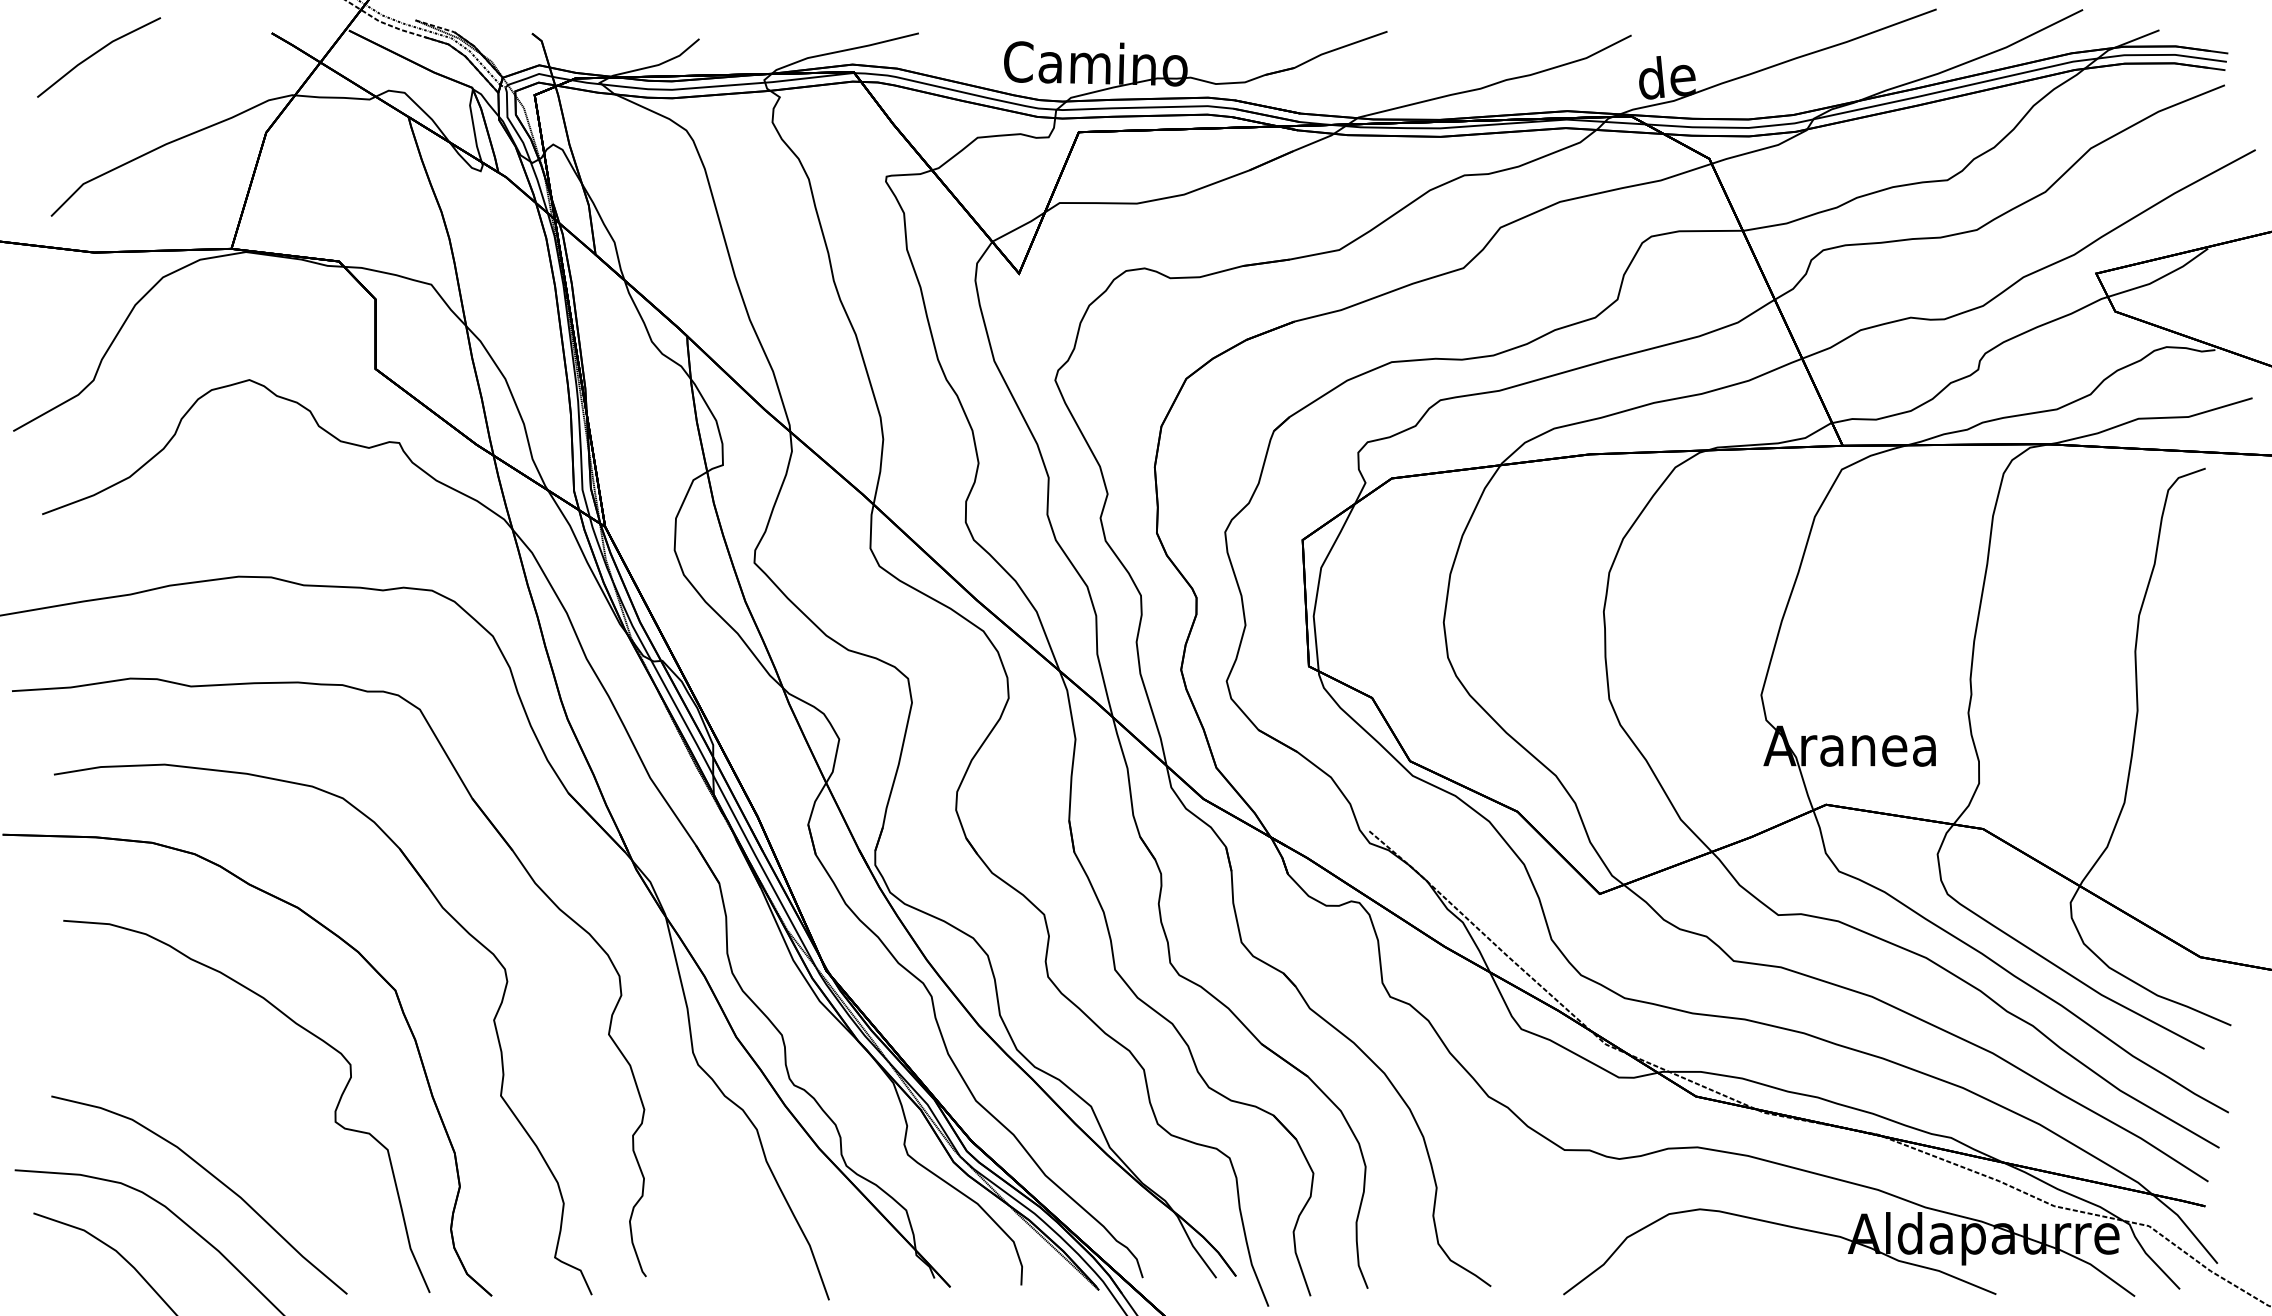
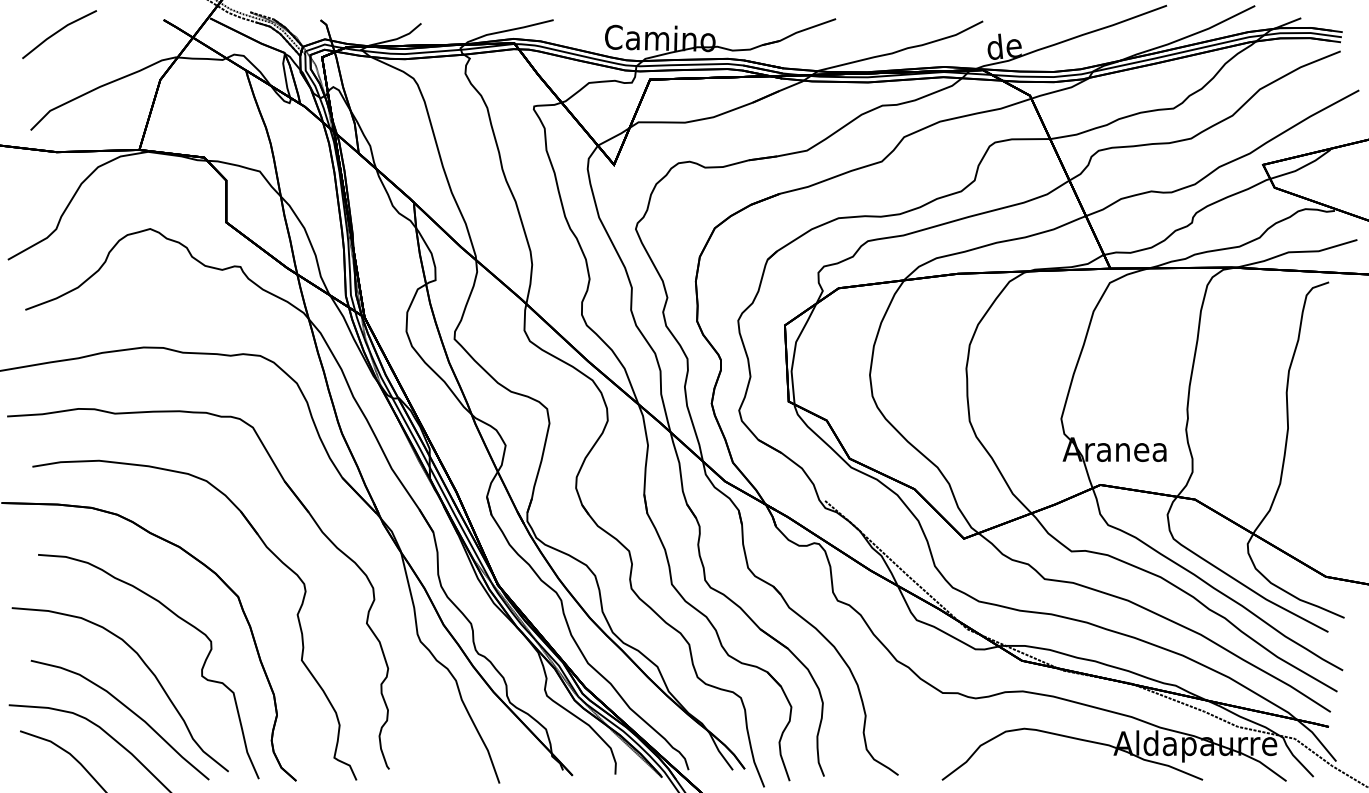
part: (243, 1107) -> (146, 667), added

